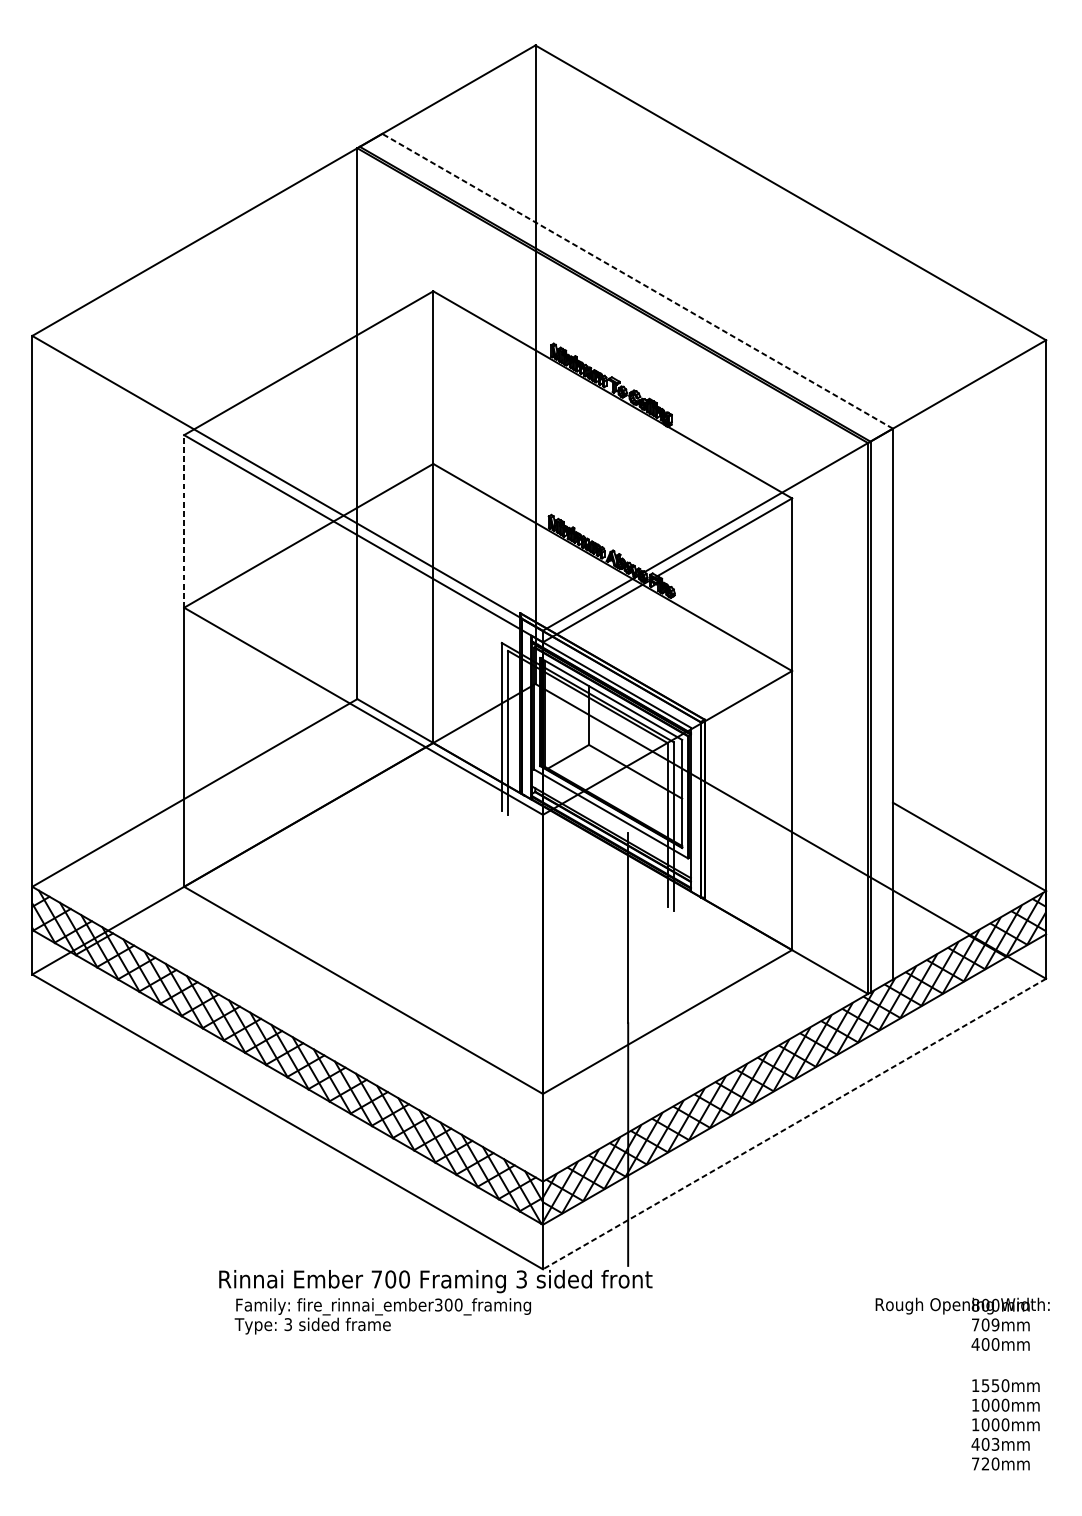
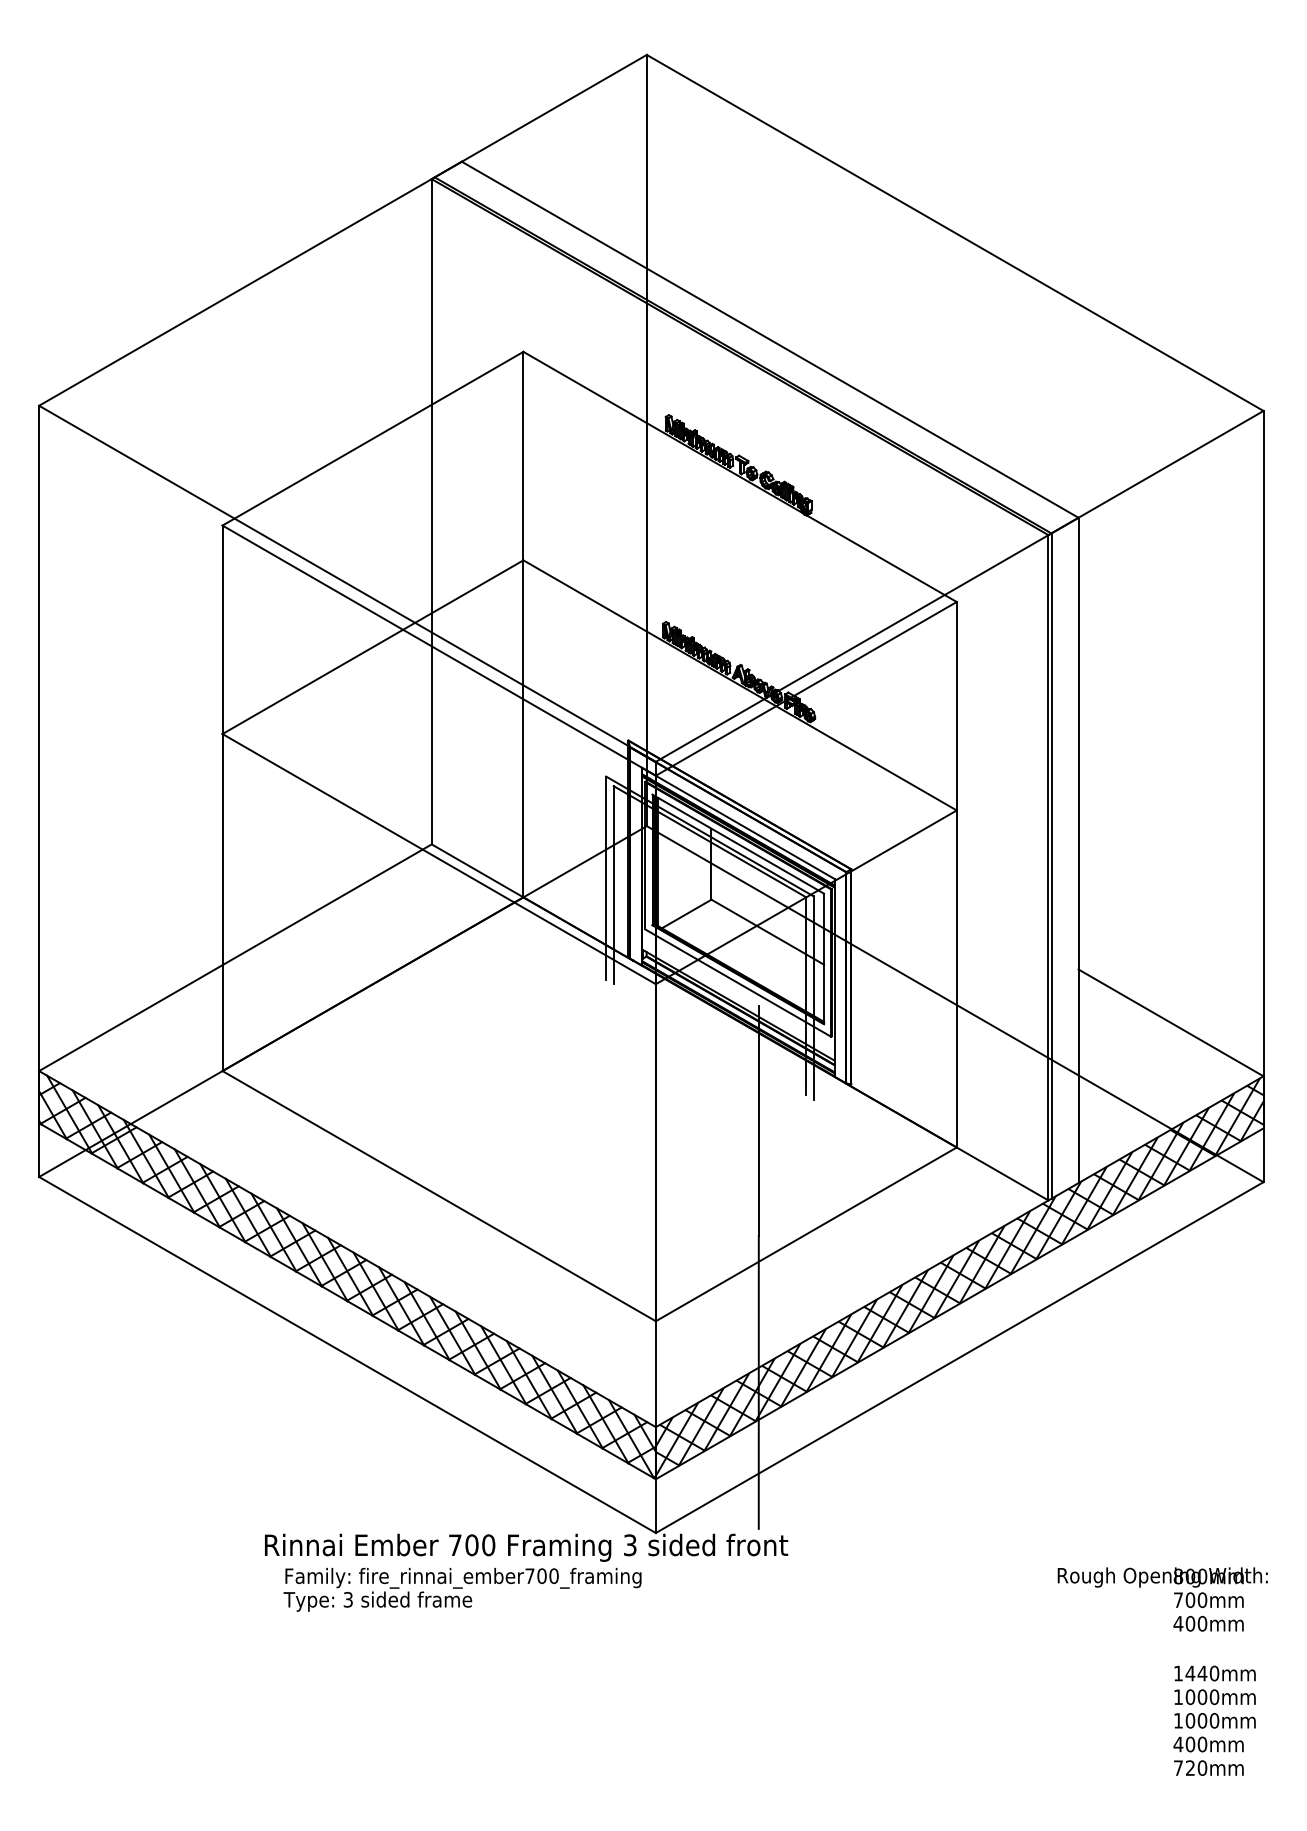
line: (637, 281) -> (769, 339), dashed -> solid
line: (184, 521) -> (222, 629), dashed -> solid
line: (794, 1123) -> (959, 1357), dashed -> solid
text: (438, 1305) -> (529, 1576), fire_rinnai_ember300_framing -> fire_rinnai_ember700_framing
text: (995, 1325) -> (1202, 1600), 709mm -> 700mm
text: (990, 1385) -> (1196, 1673), 1550mm -> 1440mm
text: (995, 1444) -> (1202, 1744), 403mm -> 400mm

